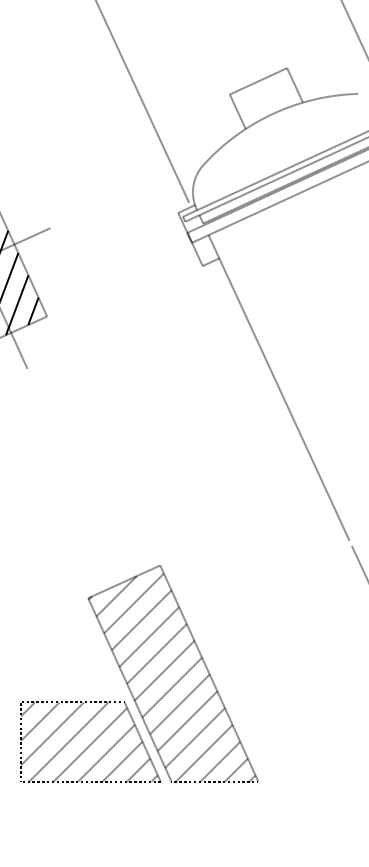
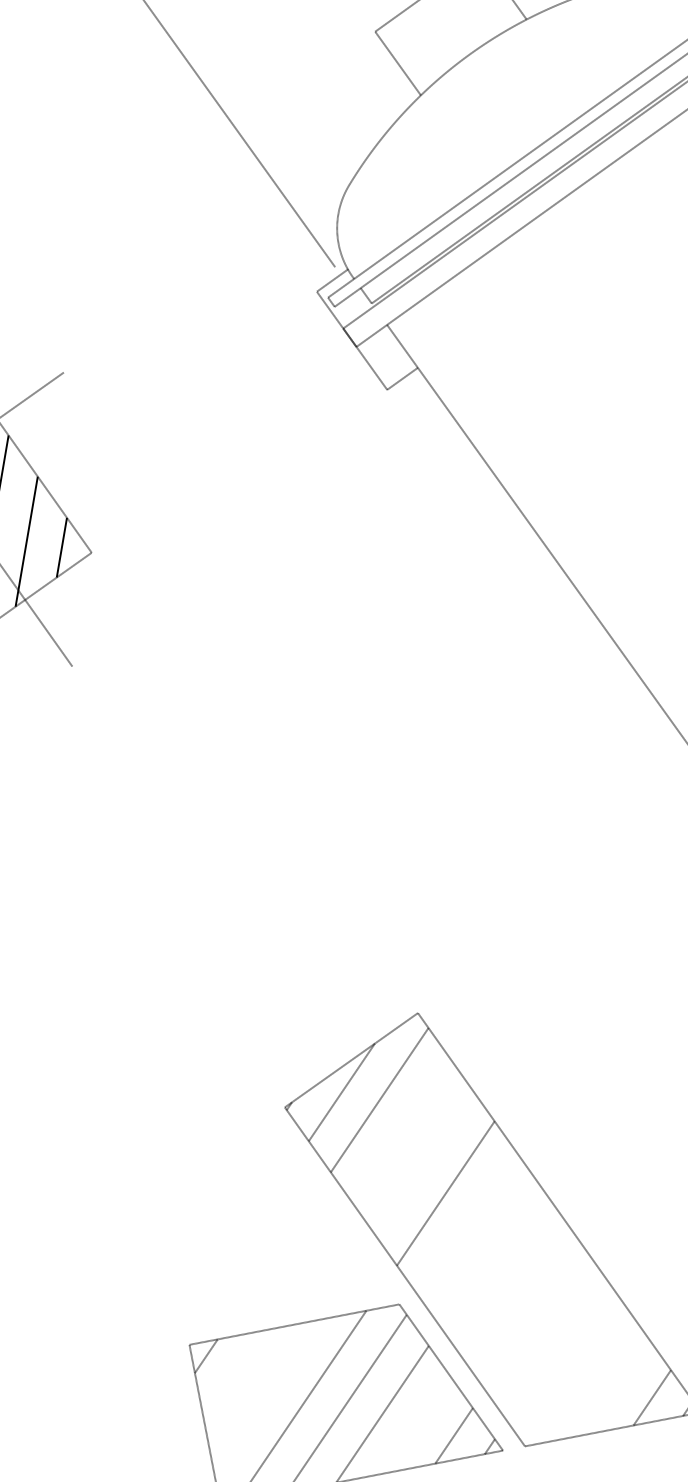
line: (141, 620) -> (401, 1131), removed
line: (149, 636) -> (423, 1161), removed
line: (164, 670) -> (467, 1224), removed
line: (172, 687) -> (490, 1255), removed
line: (179, 704) -> (511, 1287), removed
line: (40, 721) -> (236, 1375), removed
line: (187, 721) -> (534, 1318), removed
line: (52, 733) -> (265, 1395), removed
line: (195, 737) -> (556, 1347), removed
line: (204, 753) -> (581, 1376), removed
line: (122, 761) -> (417, 1424), removed
line: (220, 761) -> (616, 1386), removed

